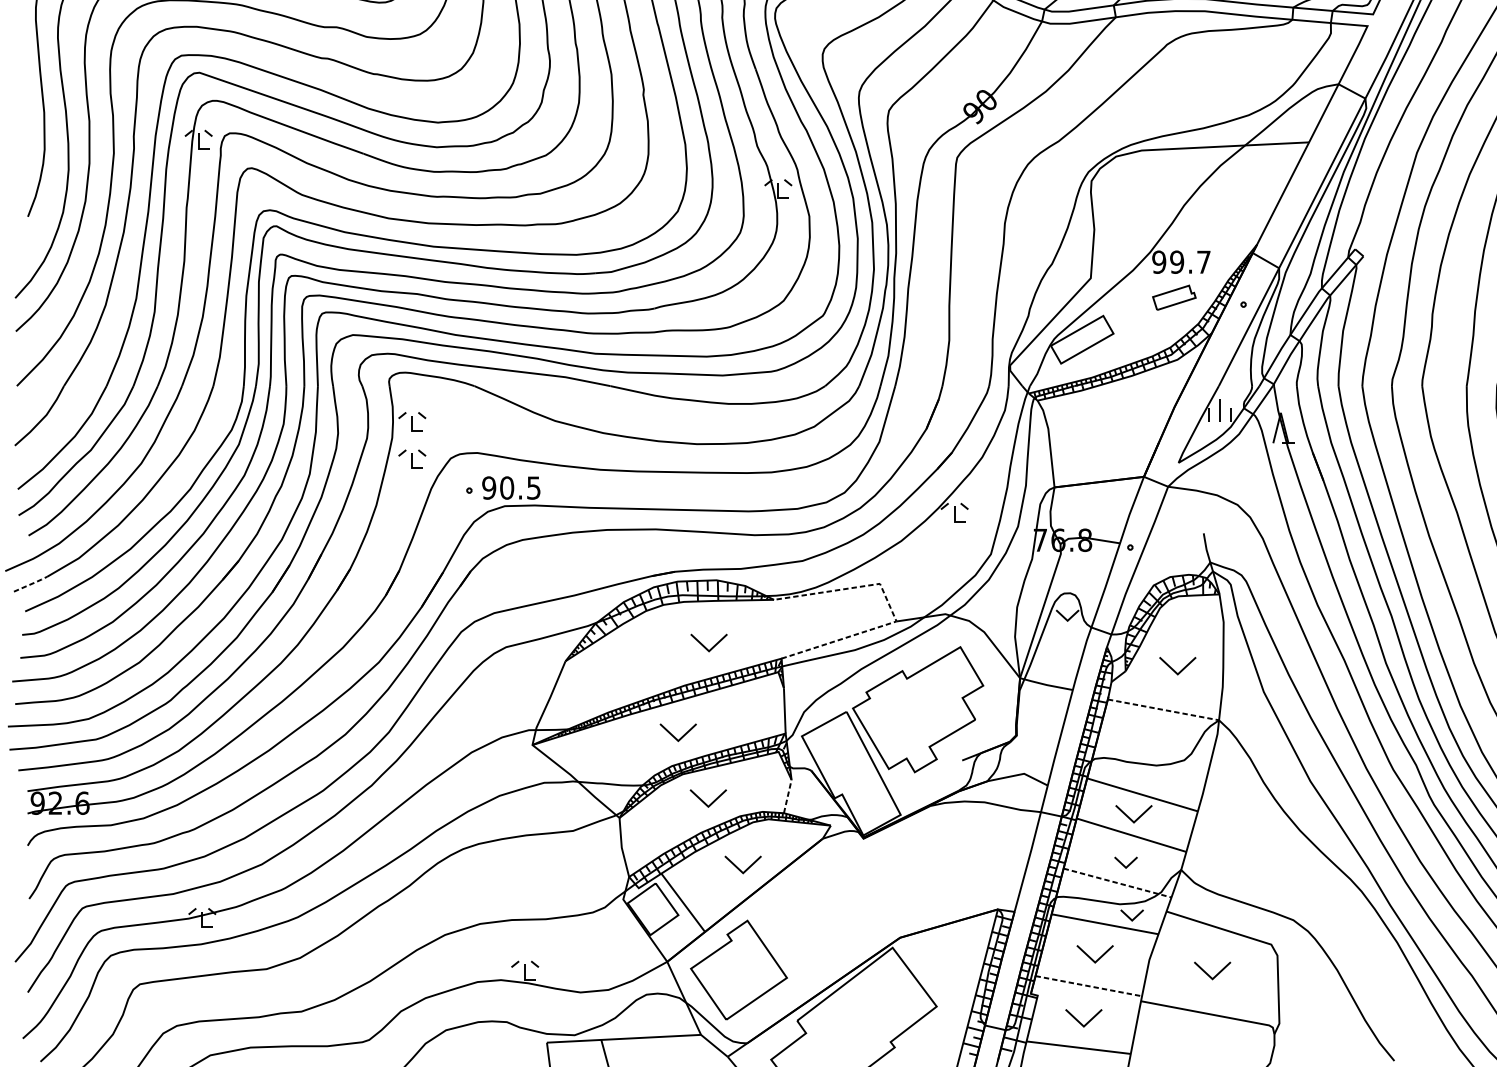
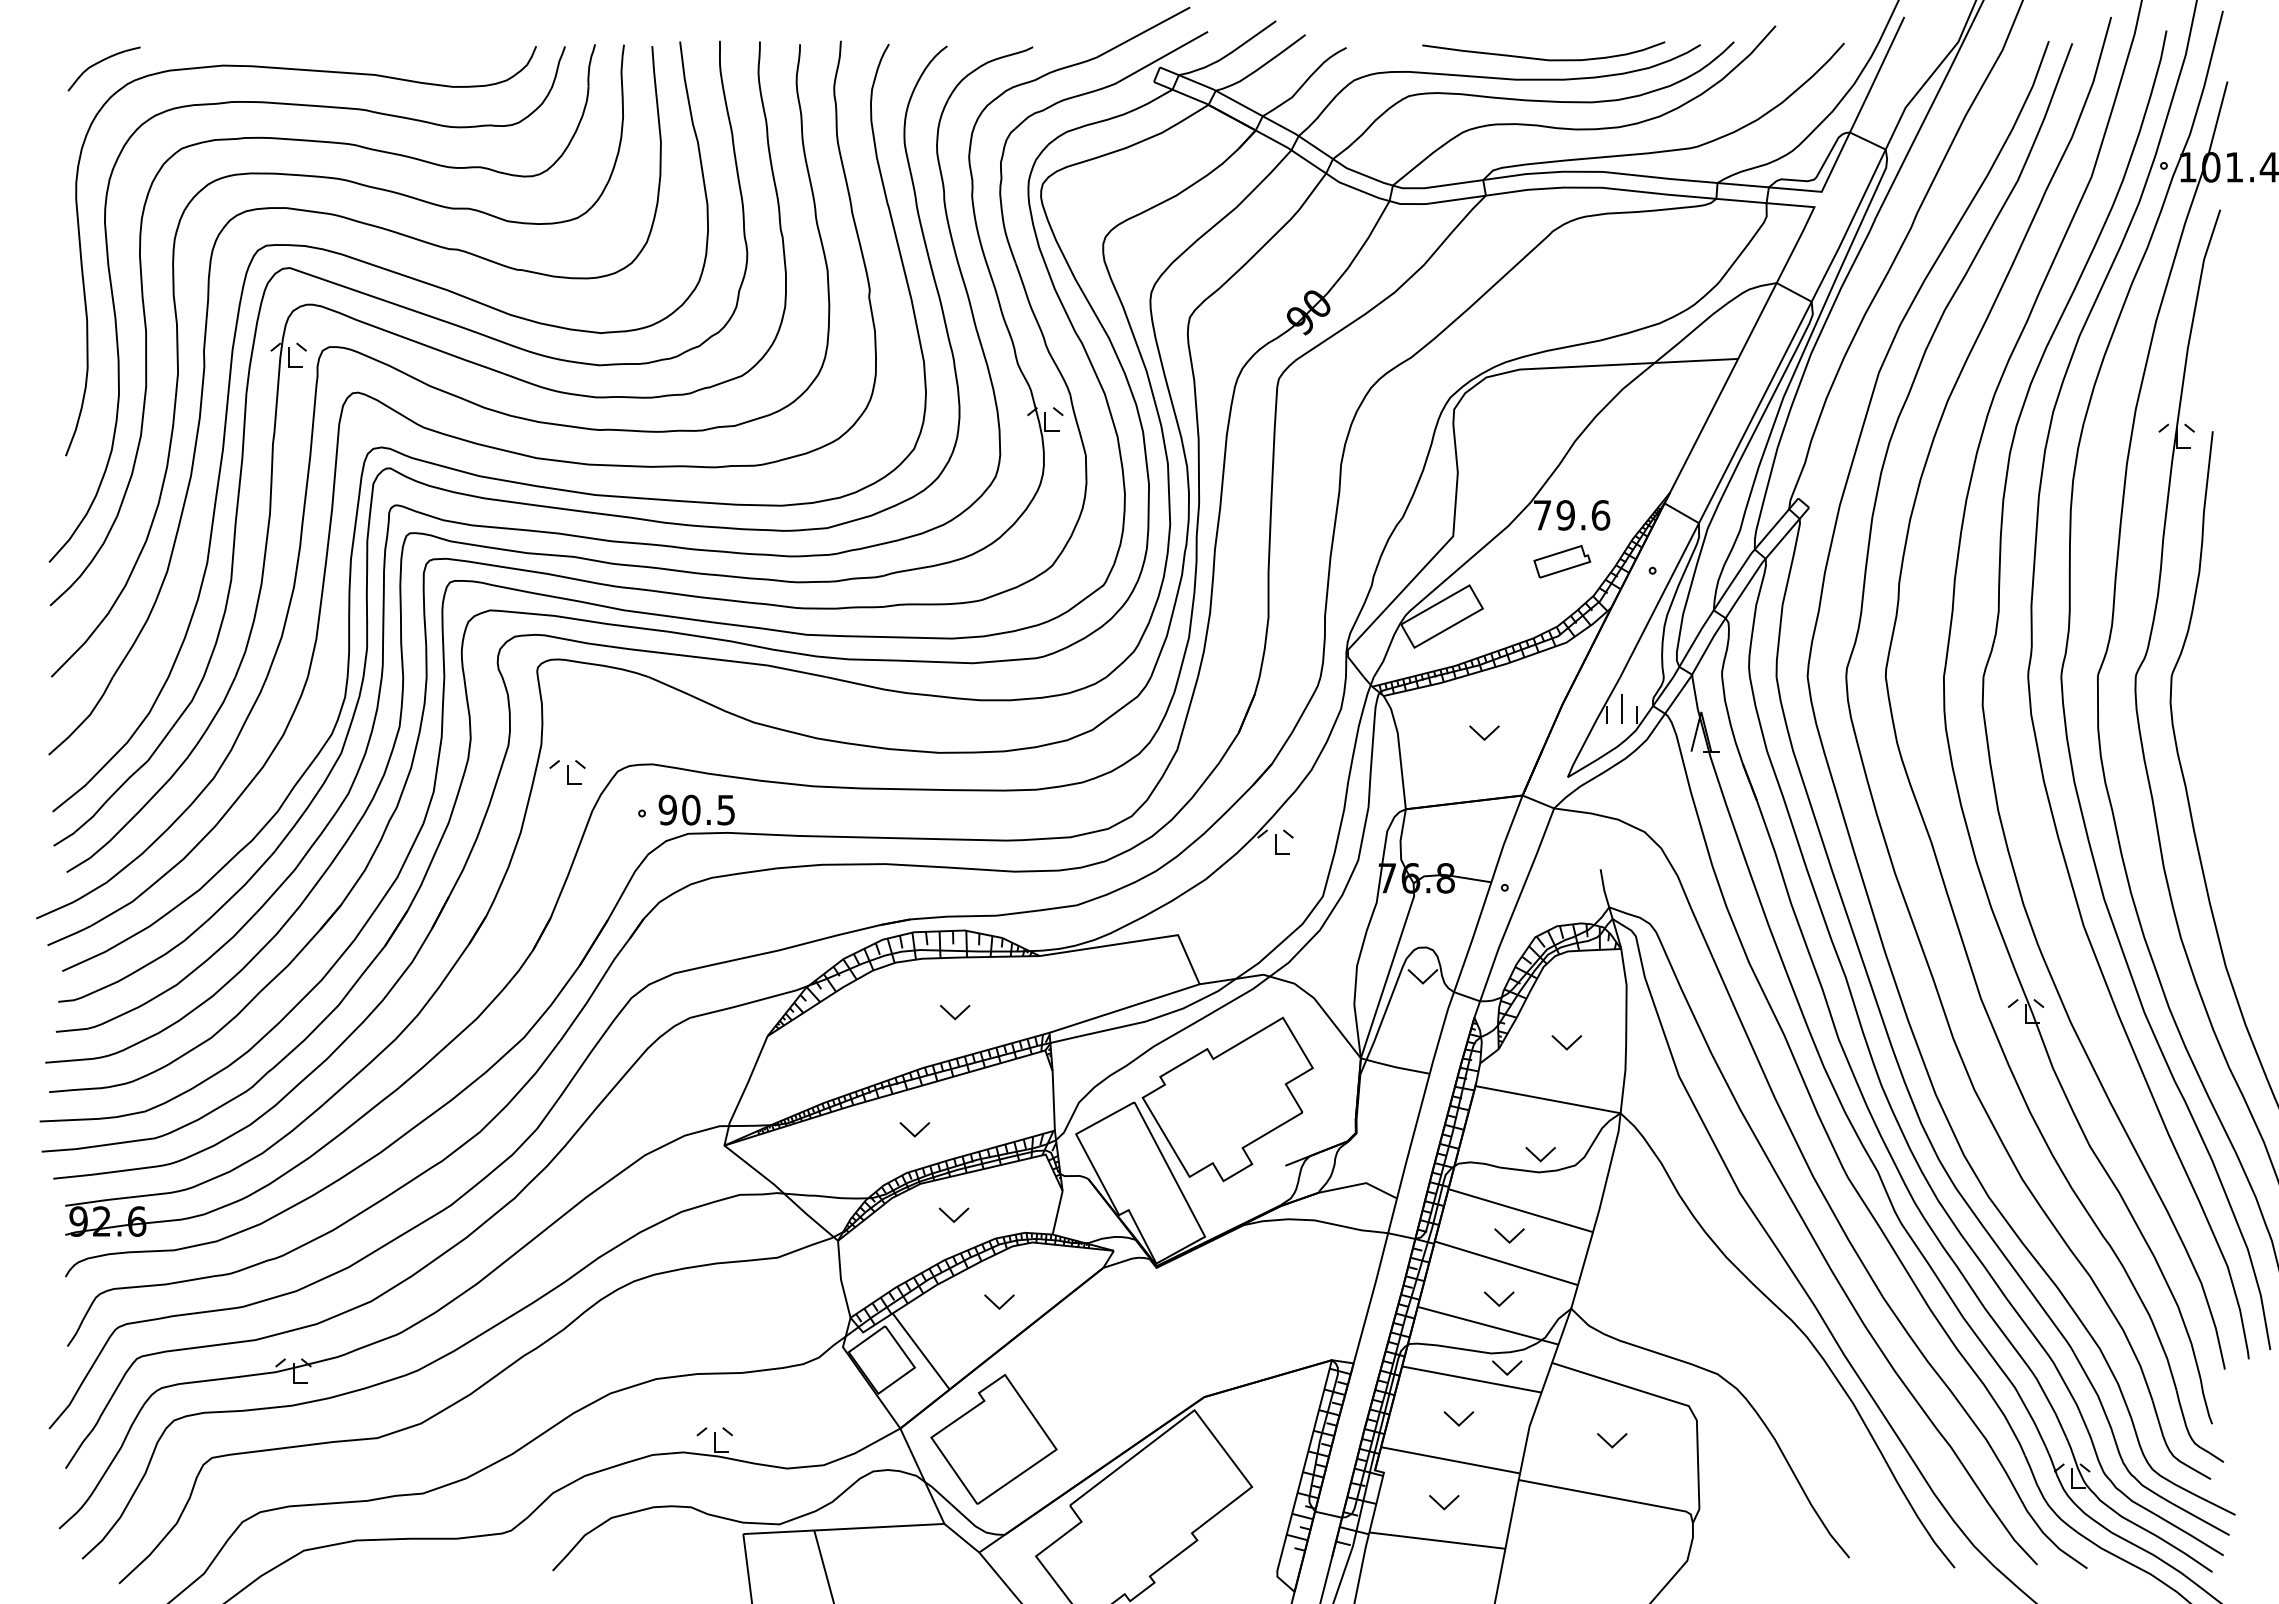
text: (1181, 262) -> (1571, 515), 99.7 -> 79.6
part: (412, 421) -> (567, 723), removed
part: (1114, 428) -> (1484, 732), added
line: (31, 584) -> (70, 935), dashed -> solid
line: (891, 608) -> (1192, 967), dashed -> solid
part: (709, 643) -> (955, 1012), size x0.62
part: (1177, 666) -> (1566, 1042), size x0.62
line: (1163, 709) -> (1548, 1099), dashed -> solid
part: (678, 732) -> (914, 1129), size x0.62
part: (1157, 751) -> (1540, 1154), added
line: (787, 796) -> (1057, 1212), dashed -> solid
part: (707, 797) -> (953, 1214), size x0.62
part: (1133, 813) -> (1509, 1235), size x0.62
part: (743, 864) -> (999, 1301), size x0.62
line: (1117, 882) -> (1488, 1325), dashed -> solid
part: (1094, 954) -> (1458, 1418), size x0.62
part: (1212, 970) -> (1612, 1440), size x0.62
line: (1088, 986) -> (1450, 1460), dashed -> solid
part: (1084, 1018) -> (1444, 1502), size x0.62

